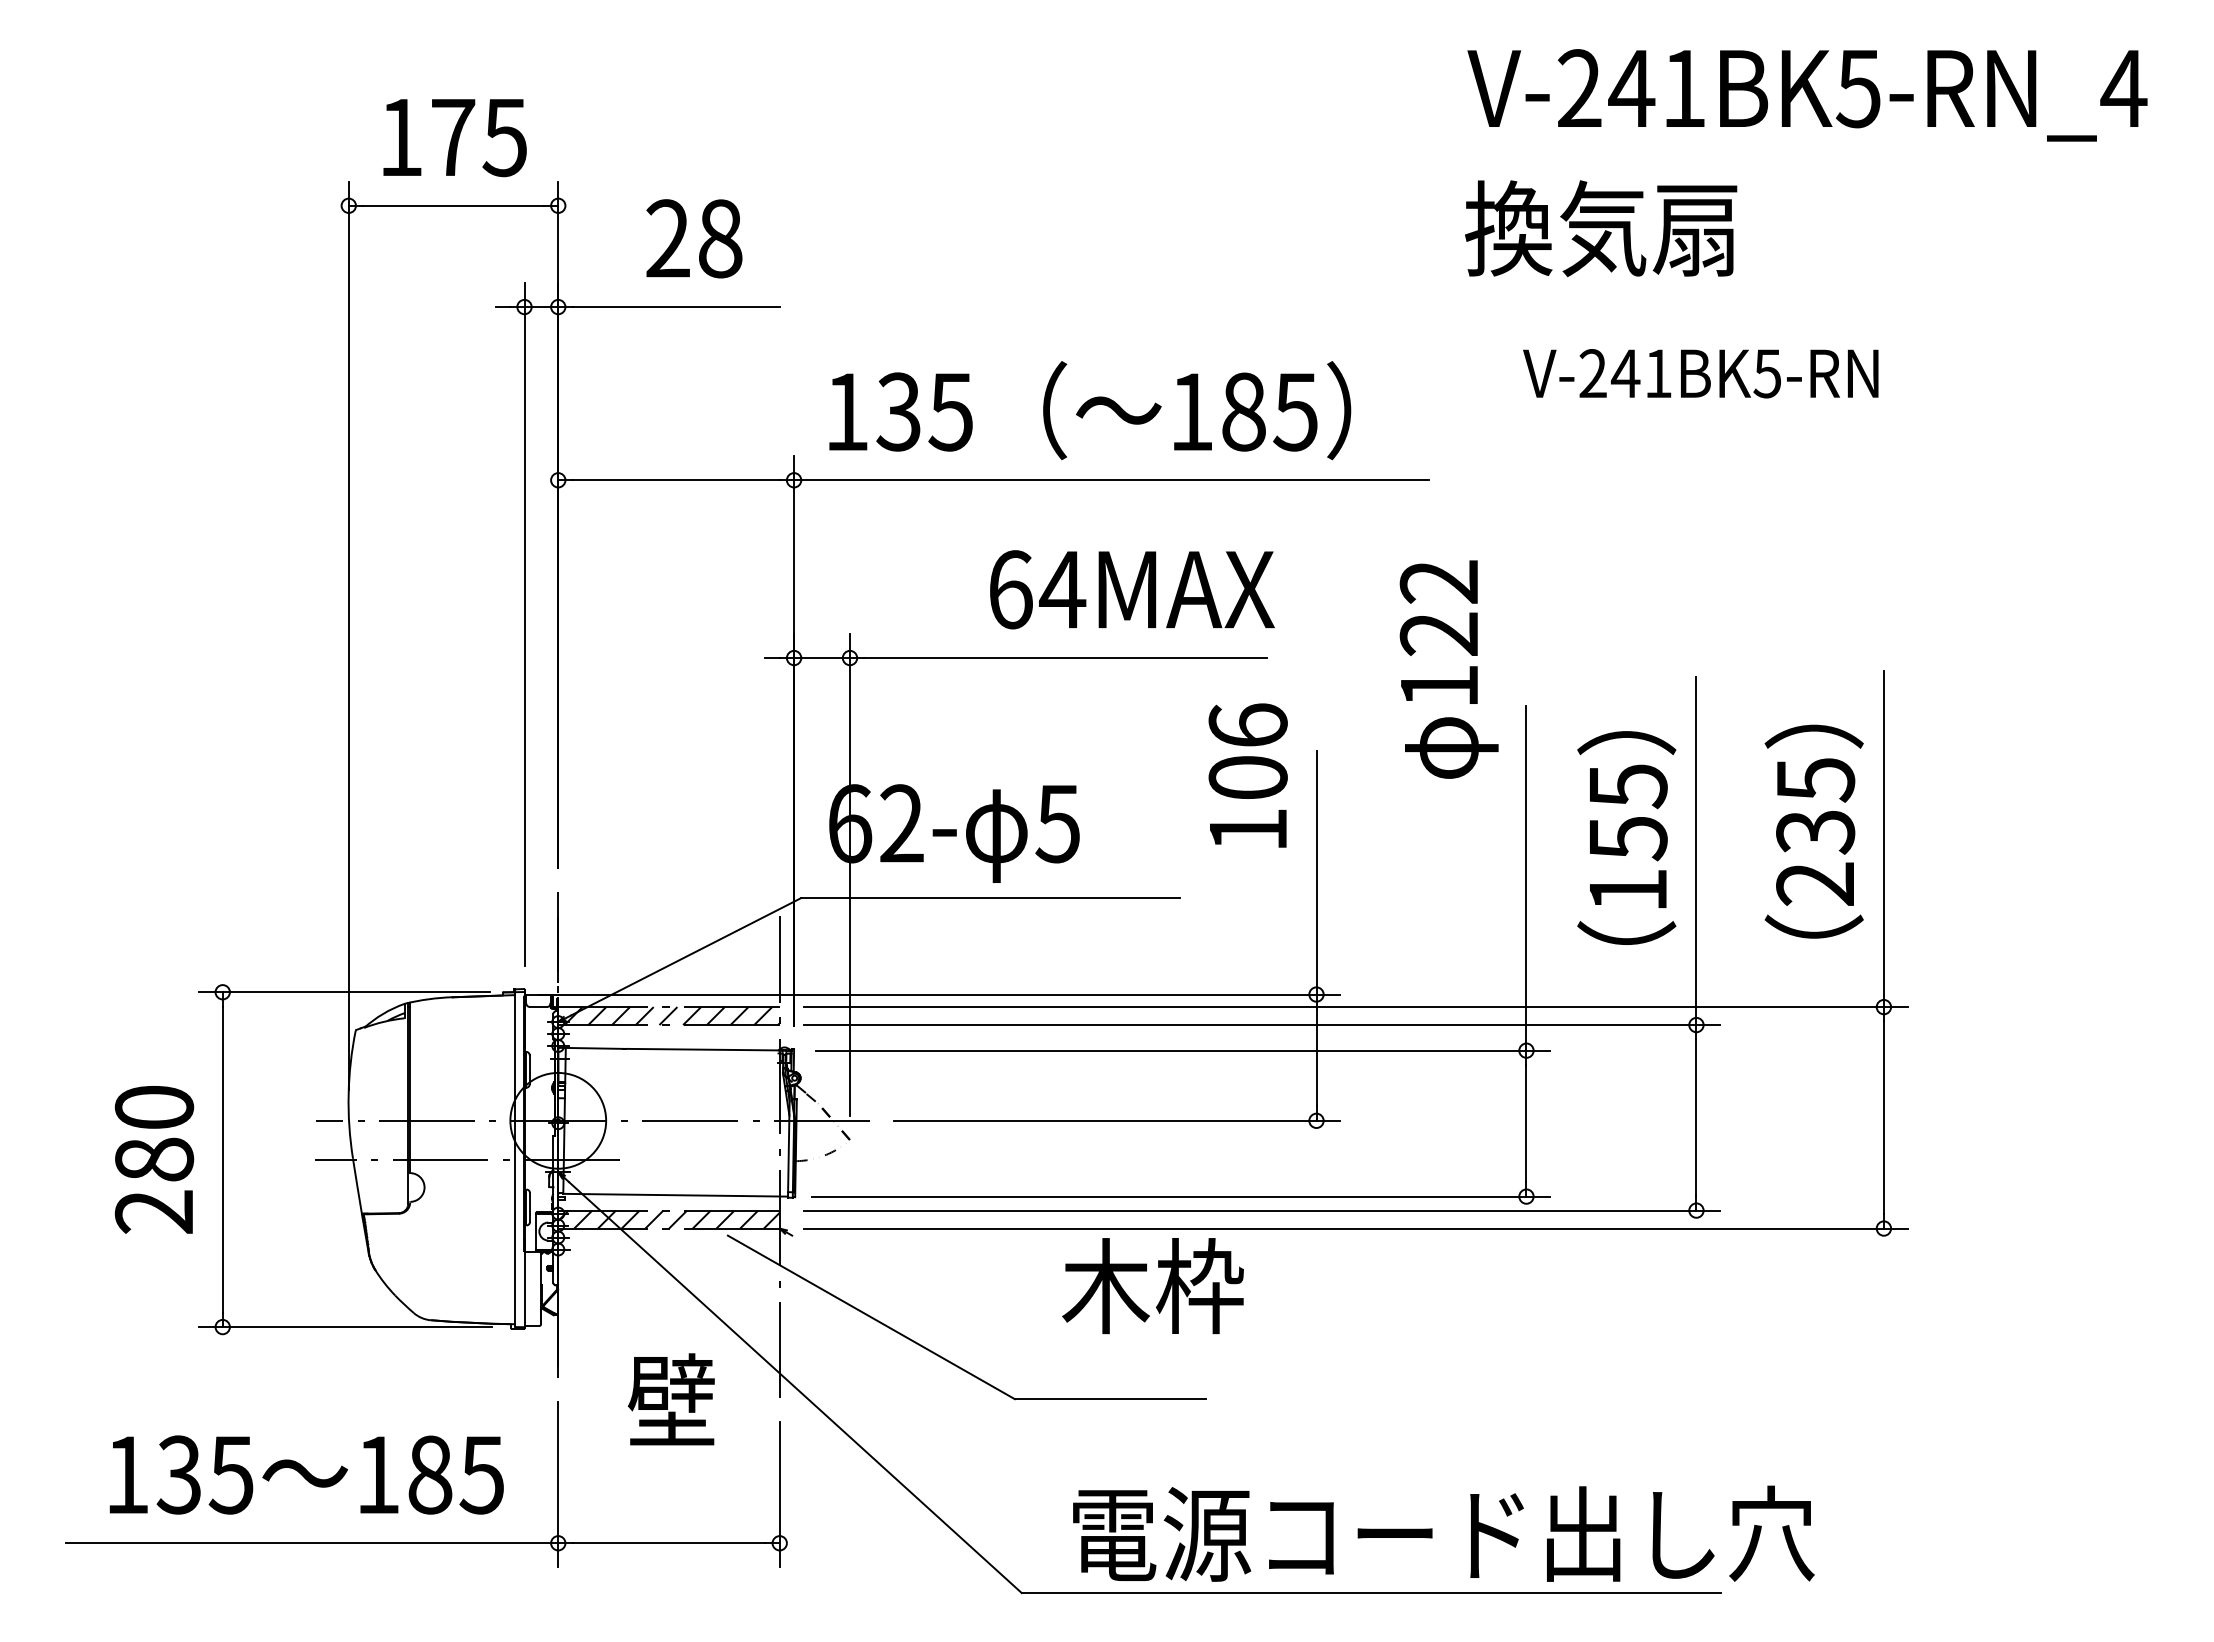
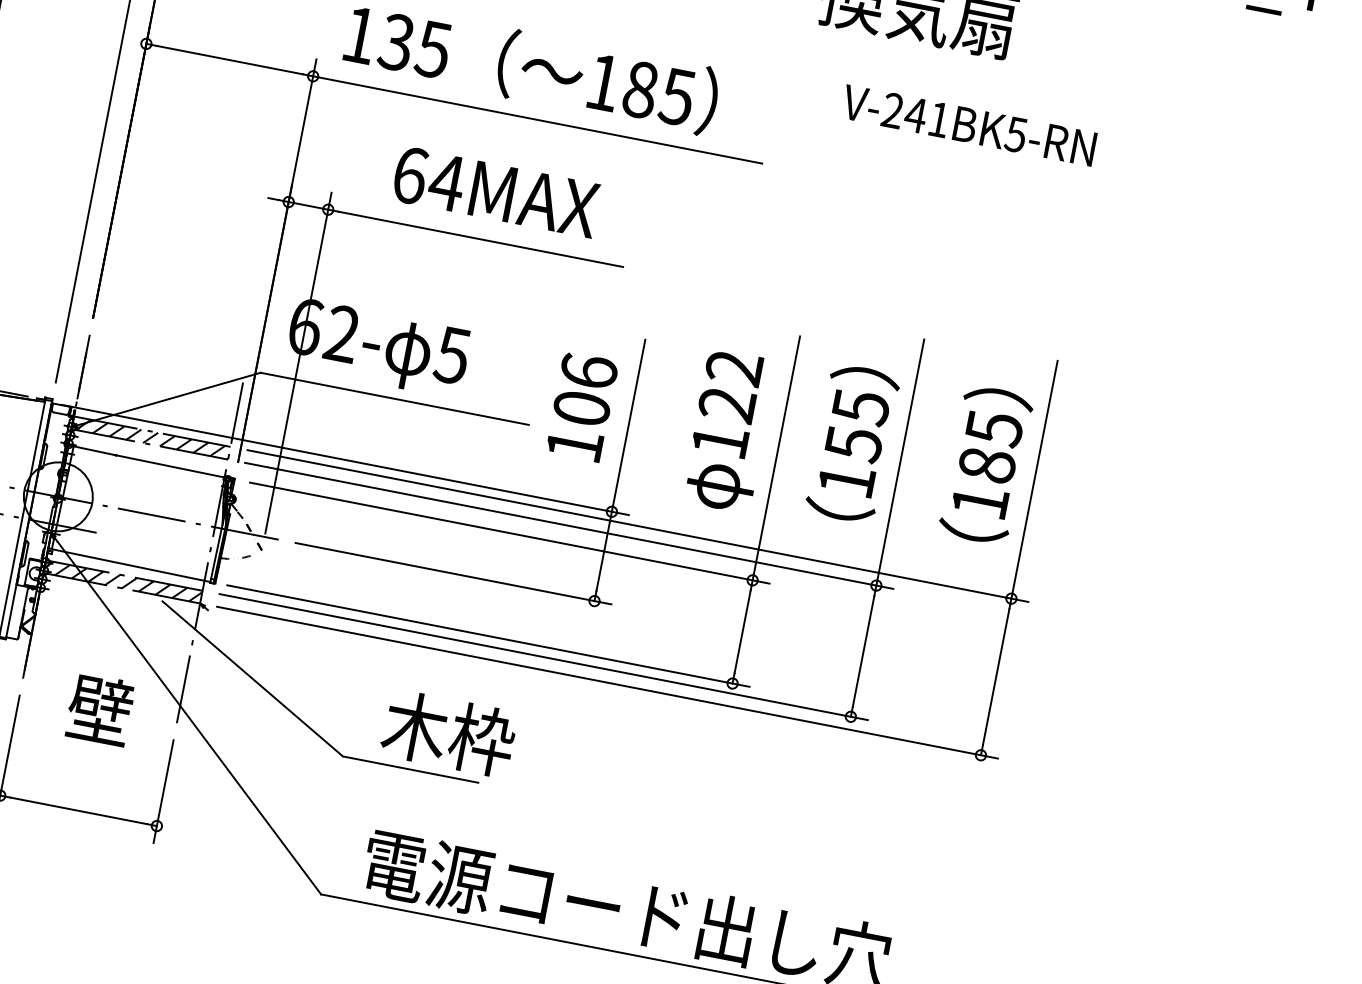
text: (1132, 589) -> (496, 192), moved
text: (1448, 669) -> (728, 431), moved
text: (1247, 775) -> (581, 406), moved
text: (1815, 857) -> (983, 483), 235 -> 185
text: (1152, 1286) -> (448, 733), moved

